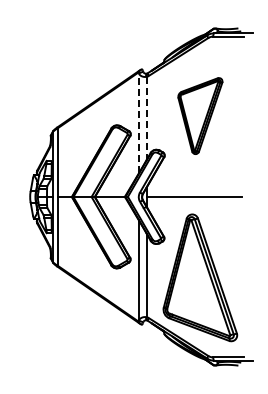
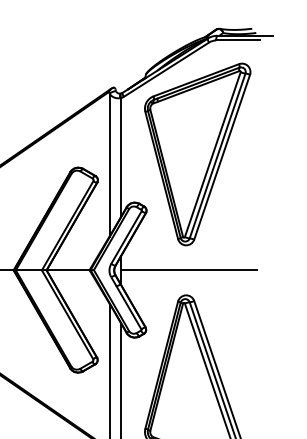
part: (200, 115) -> (197, 153), size x1.67
line: (146, 118) -> (120, 157), dashed -> solid
line: (138, 123) -> (109, 164), dashed -> solid

